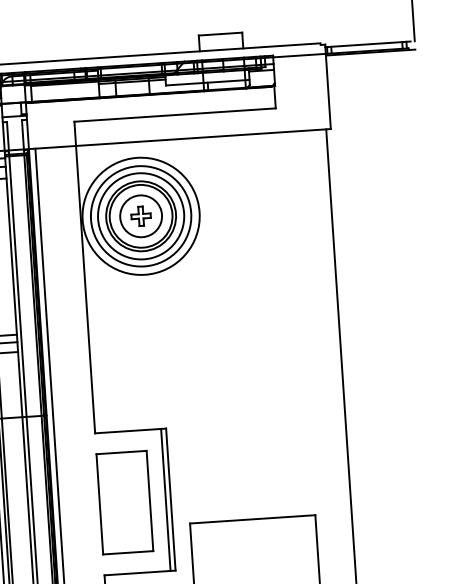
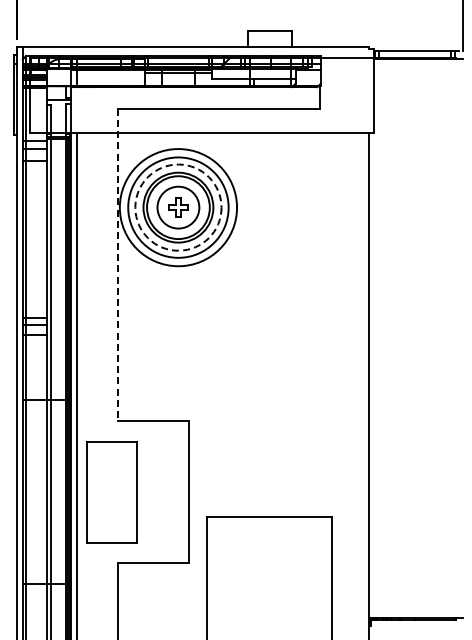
circle: (141, 216) -> (178, 207), solid -> dashed
line: (85, 278) -> (118, 265), solid -> dashed
line: (166, 500) -> (184, 492), removed
part: (124, 502) -> (111, 492), moved

